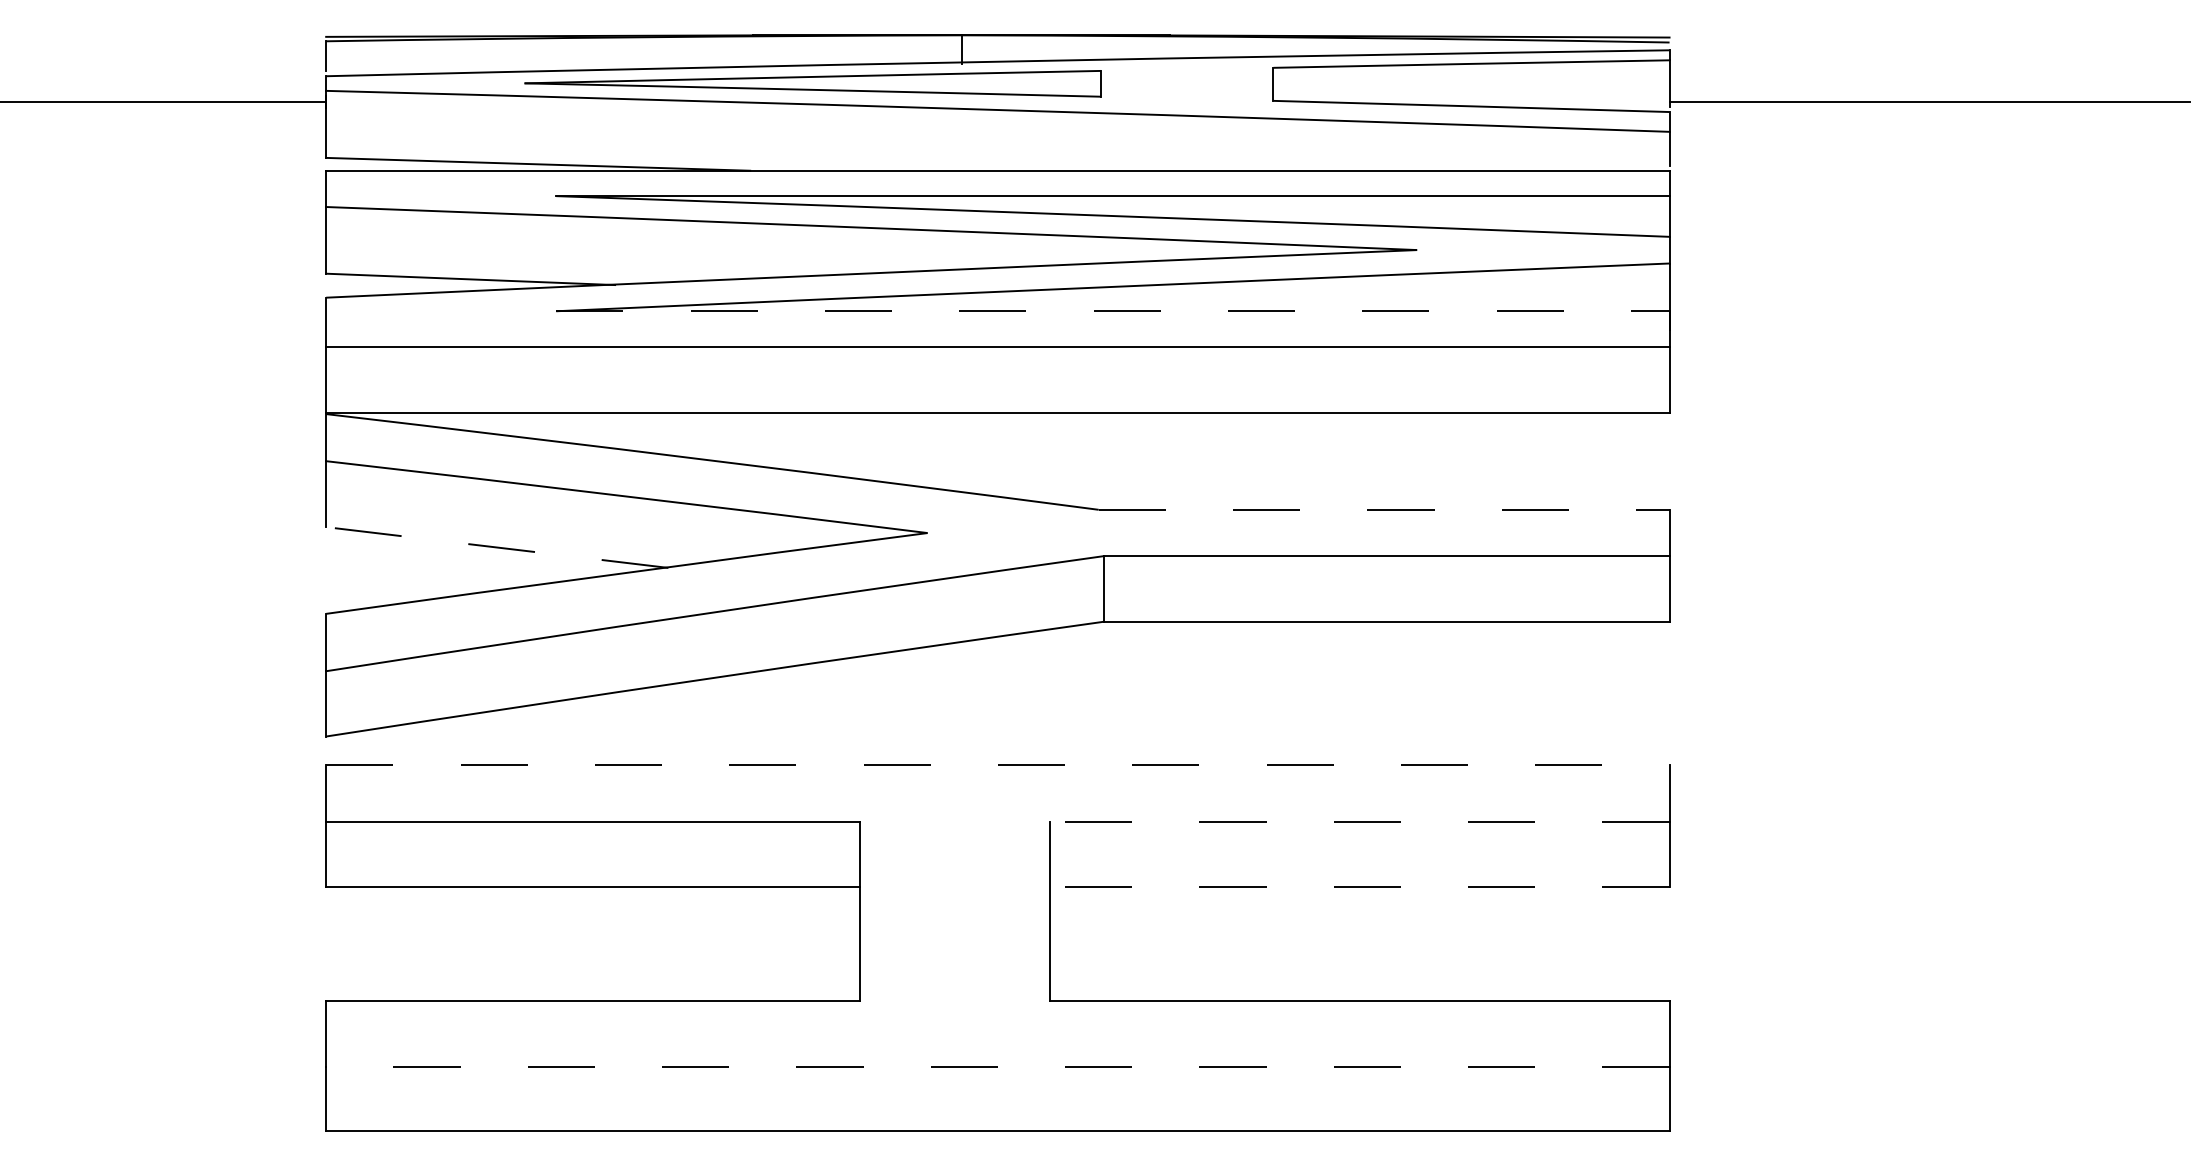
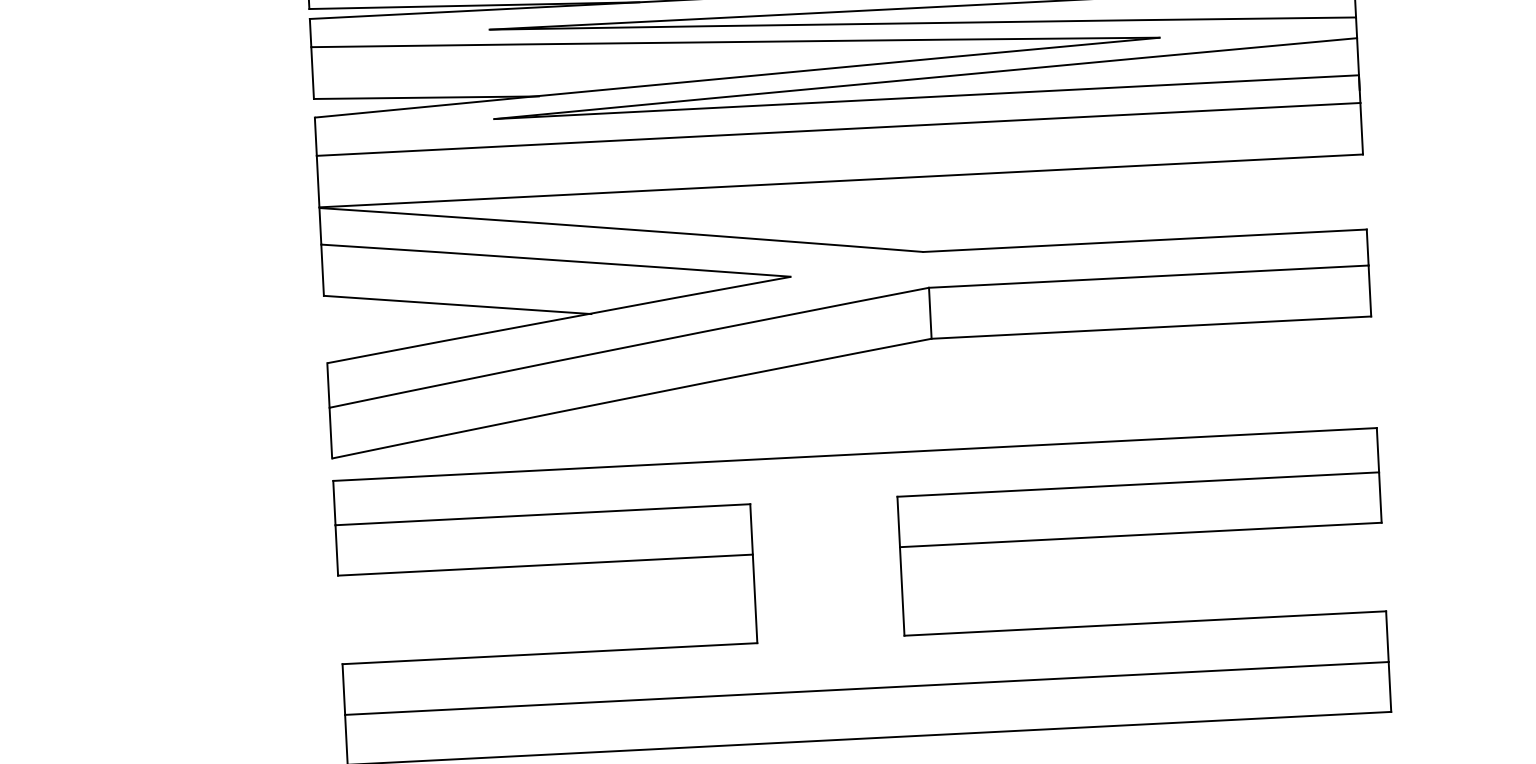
line: (1112, 311) -> (926, 97), dashed -> solid
line: (1384, 509) -> (1145, 240), dashed -> solid
line: (496, 547) -> (457, 304), dashed -> solid
line: (997, 765) -> (854, 454), dashed -> solid
line: (1359, 822) -> (1138, 484), dashed -> solid
line: (1359, 887) -> (1140, 535), dashed -> solid
line: (997, 1066) -> (866, 688), dashed -> solid

